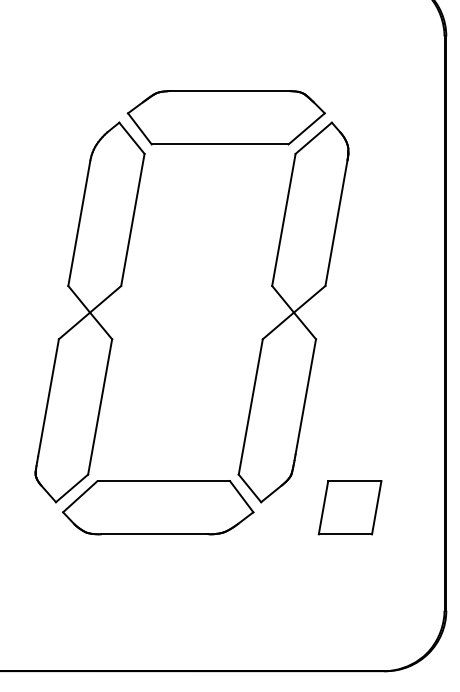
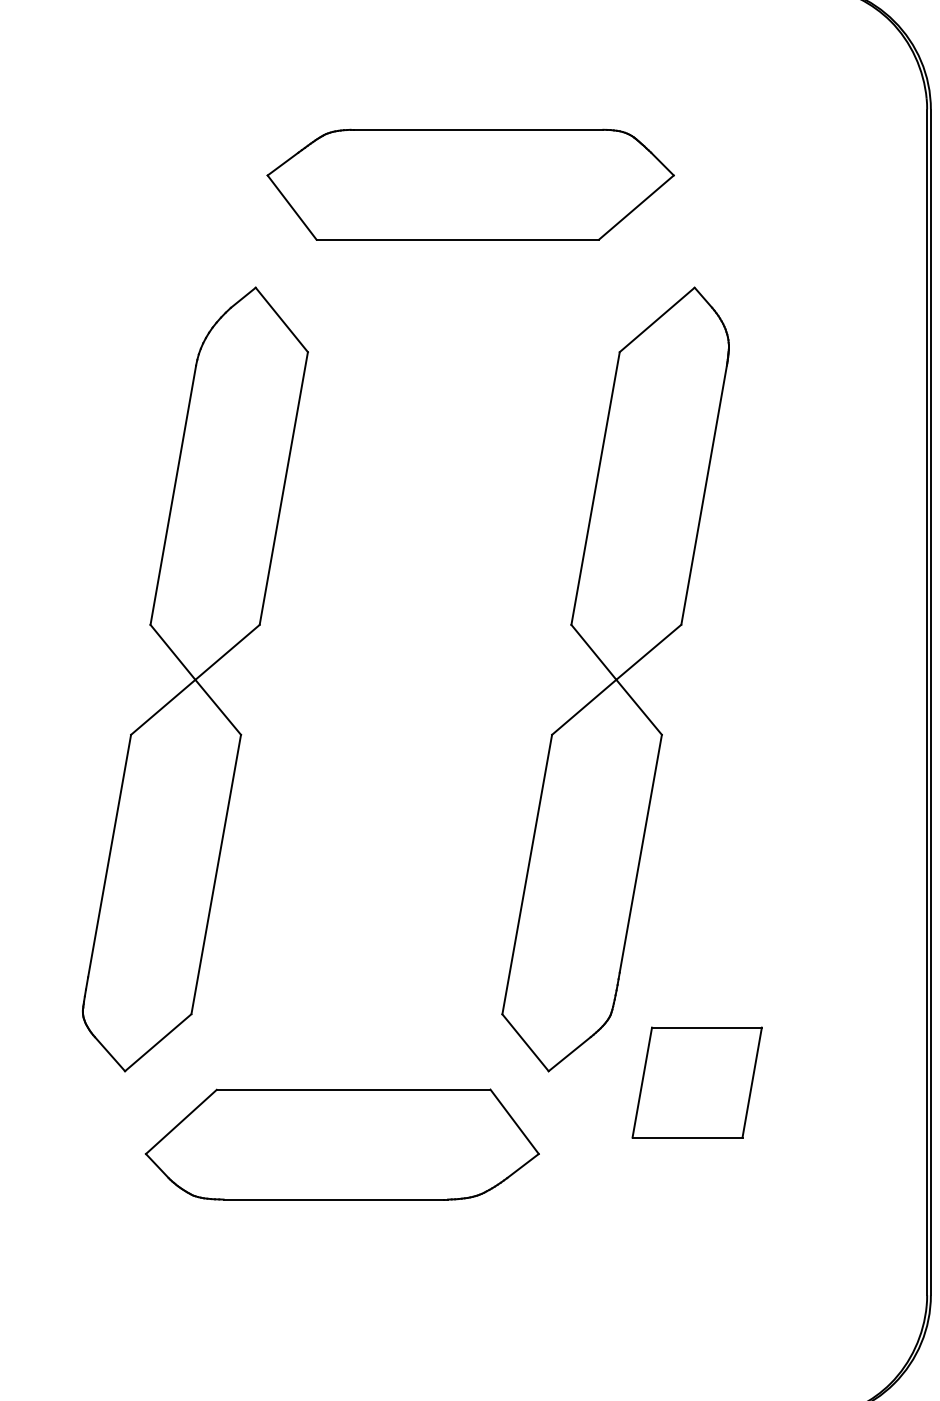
part: (225, 117) -> (468, 184), moved
part: (158, 507) -> (342, 1144), moved
part: (349, 507) -> (695, 1082), moved

